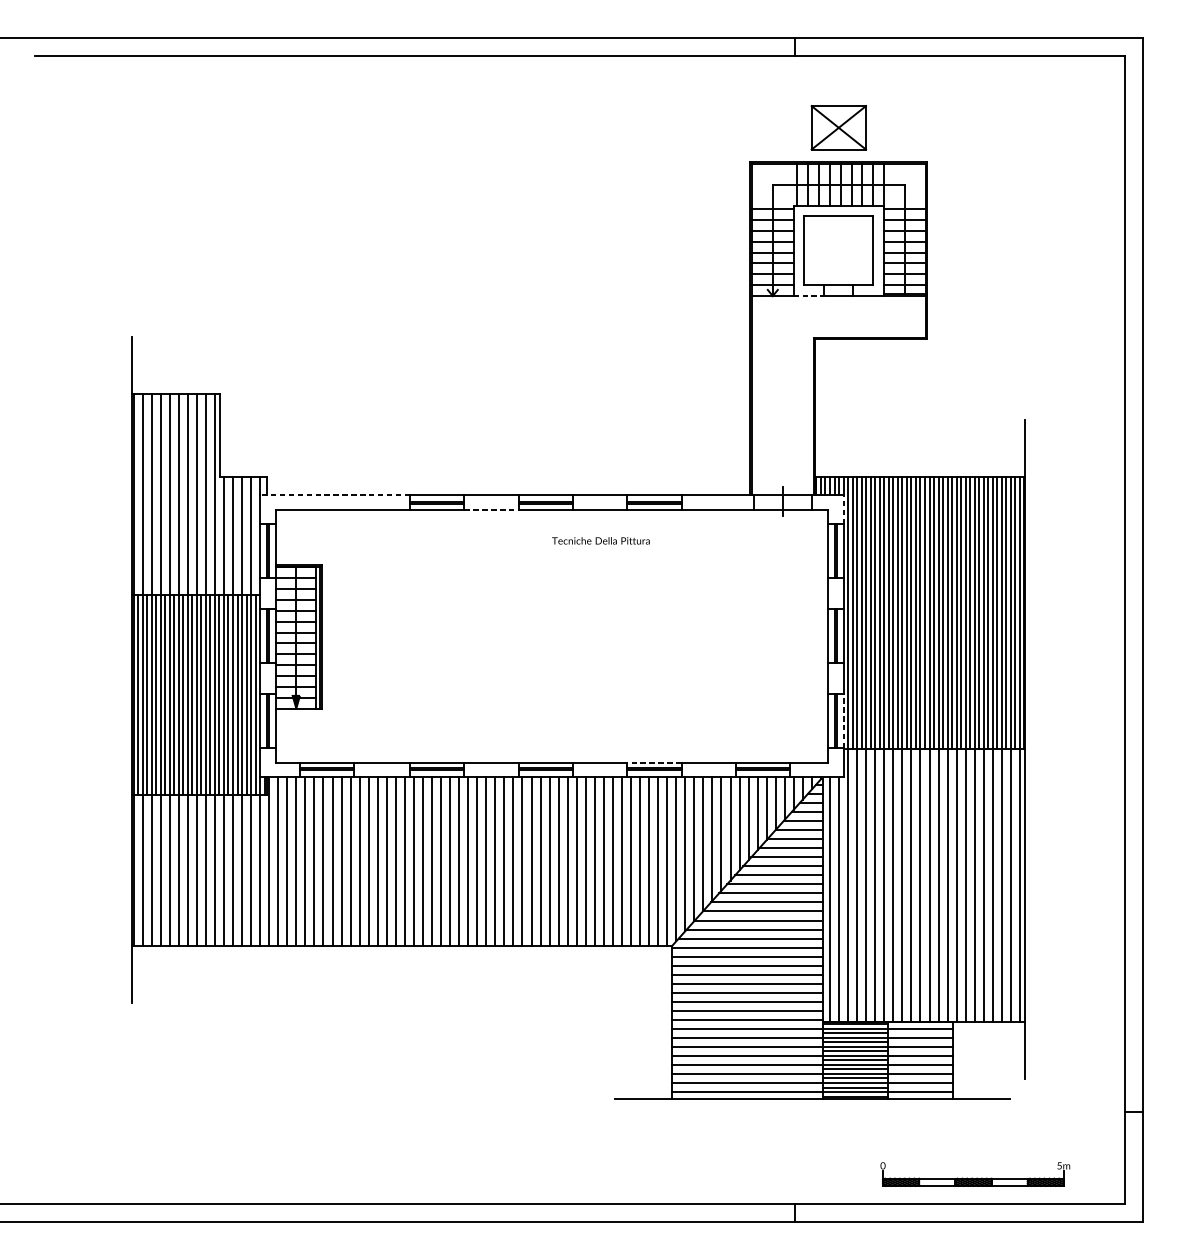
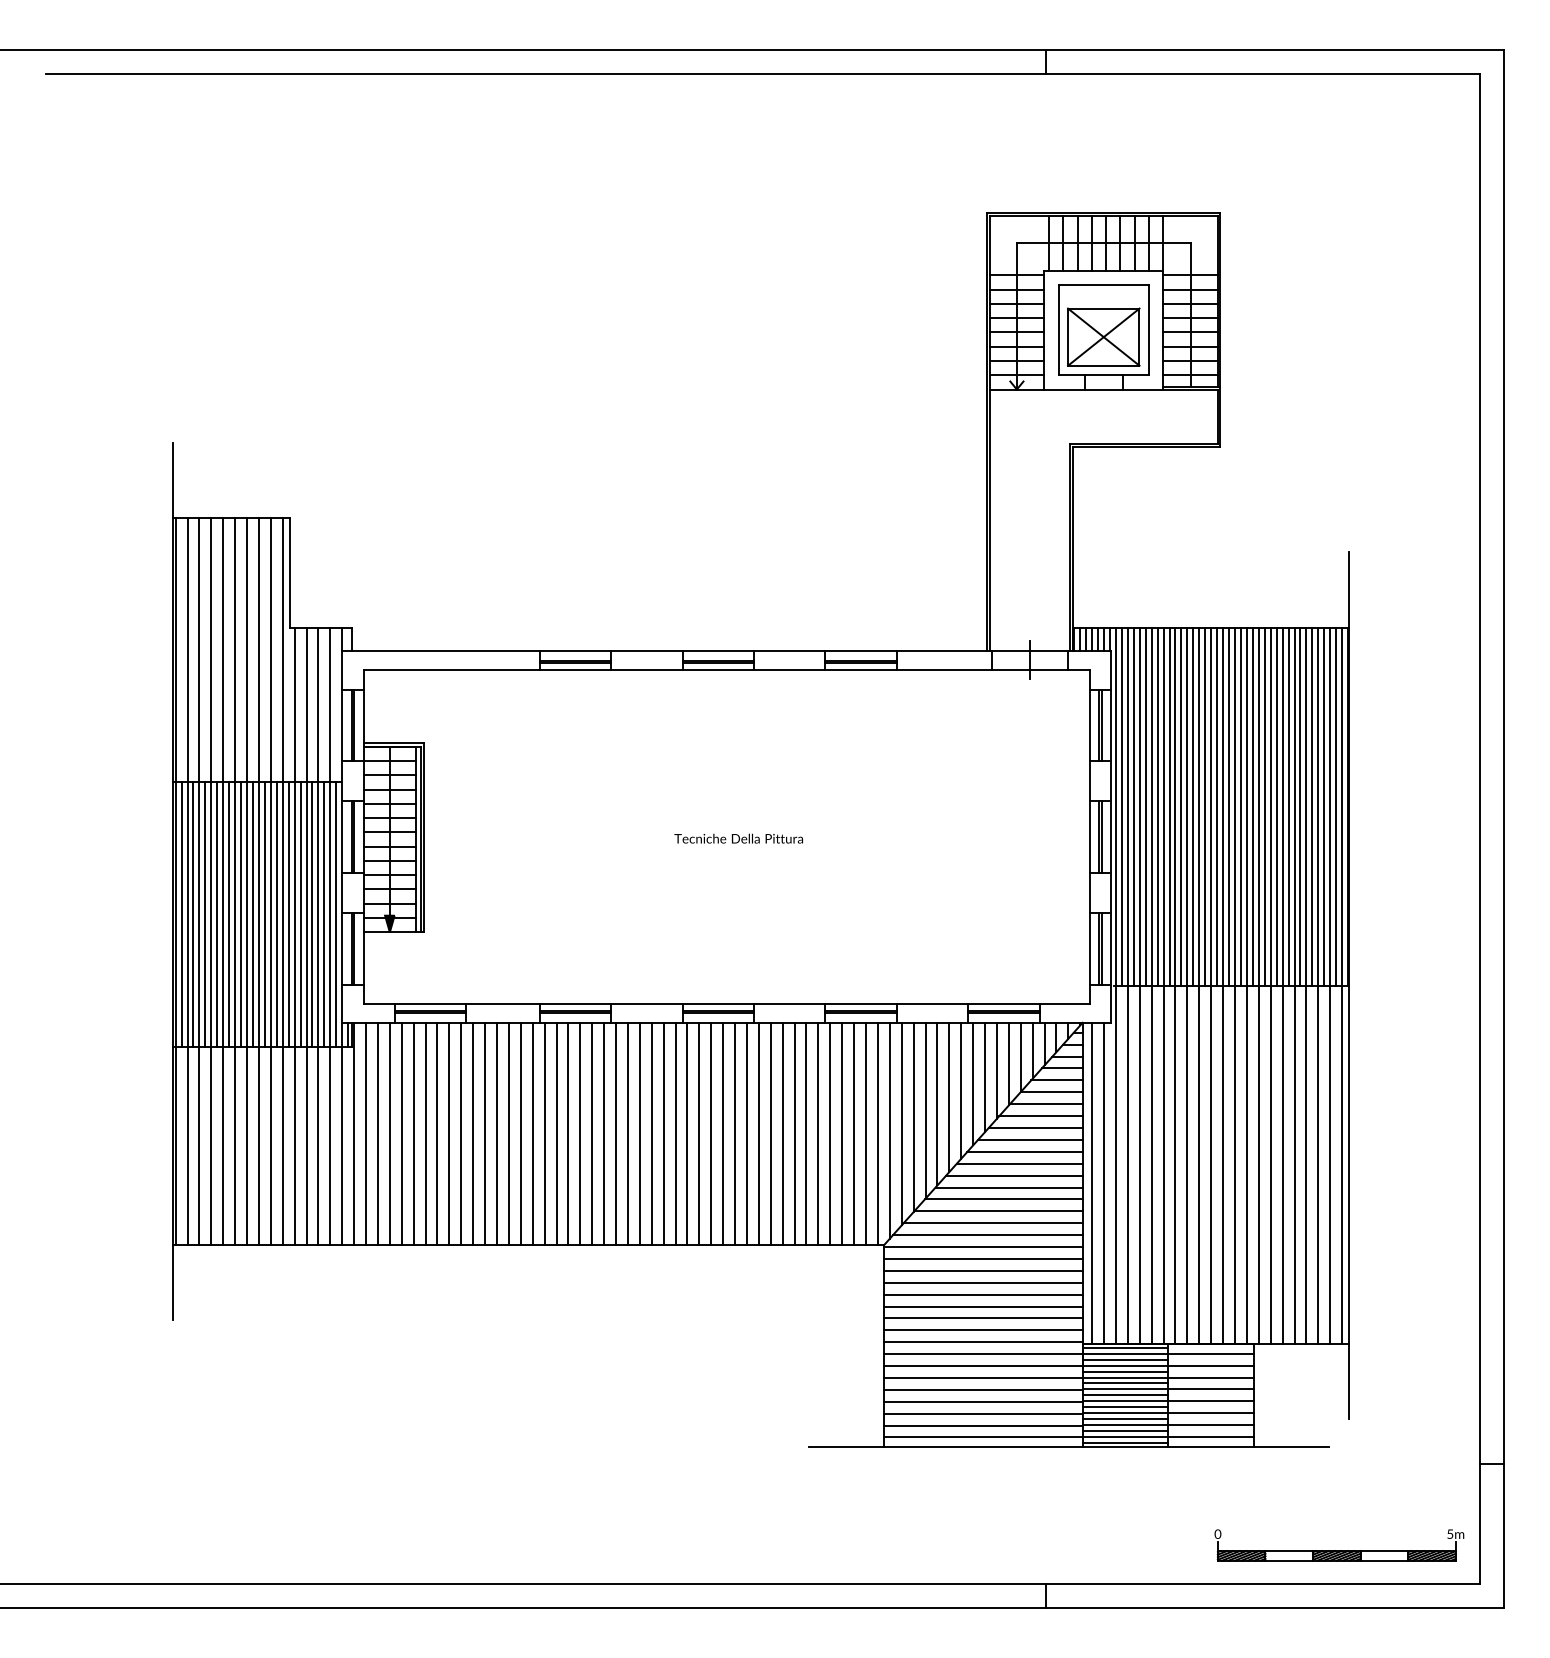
part: (838, 127) -> (1103, 336), moved
line: (808, 296) -> (1064, 389), dashed -> solid
line: (334, 495) -> (440, 651), dashed -> solid
line: (844, 508) -> (1111, 669), dashed -> solid
line: (491, 509) -> (646, 670), dashed -> solid
text: (600, 540) -> (738, 838), moved
line: (844, 721) -> (1111, 949), dashed -> solid
line: (654, 762) -> (861, 1003), dashed -> solid
part: (975, 1174) -> (1339, 1545), moved

